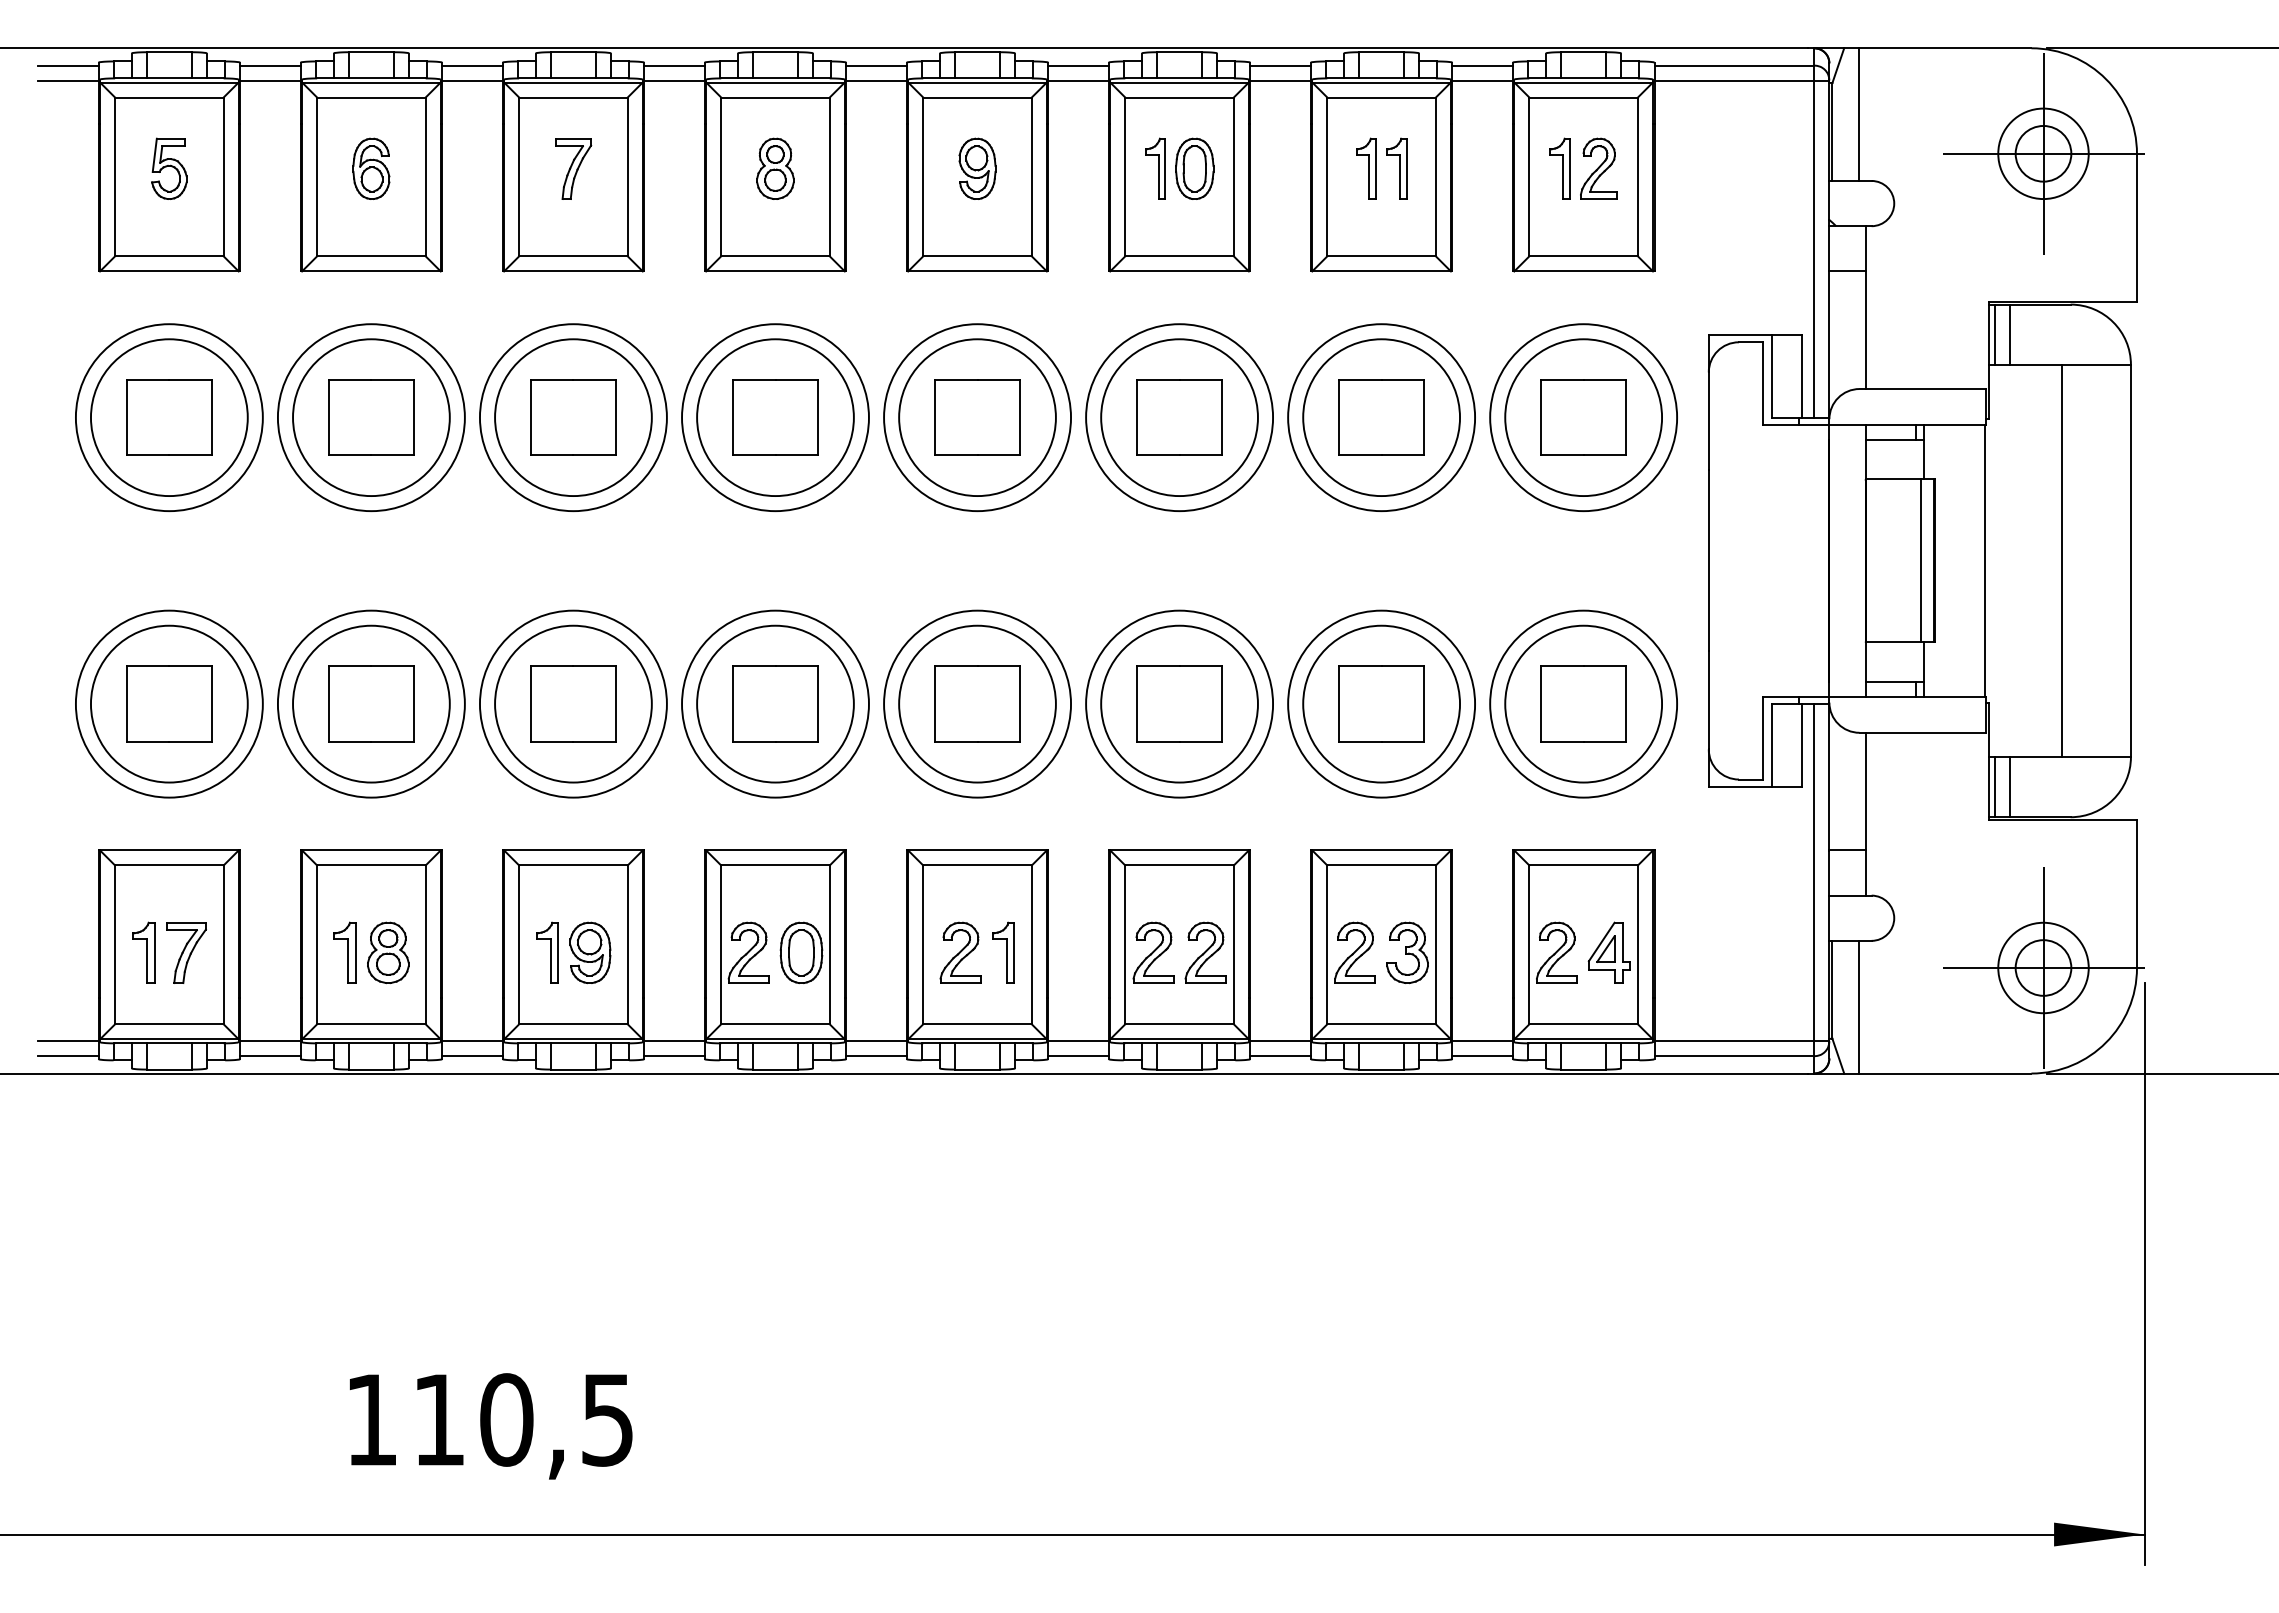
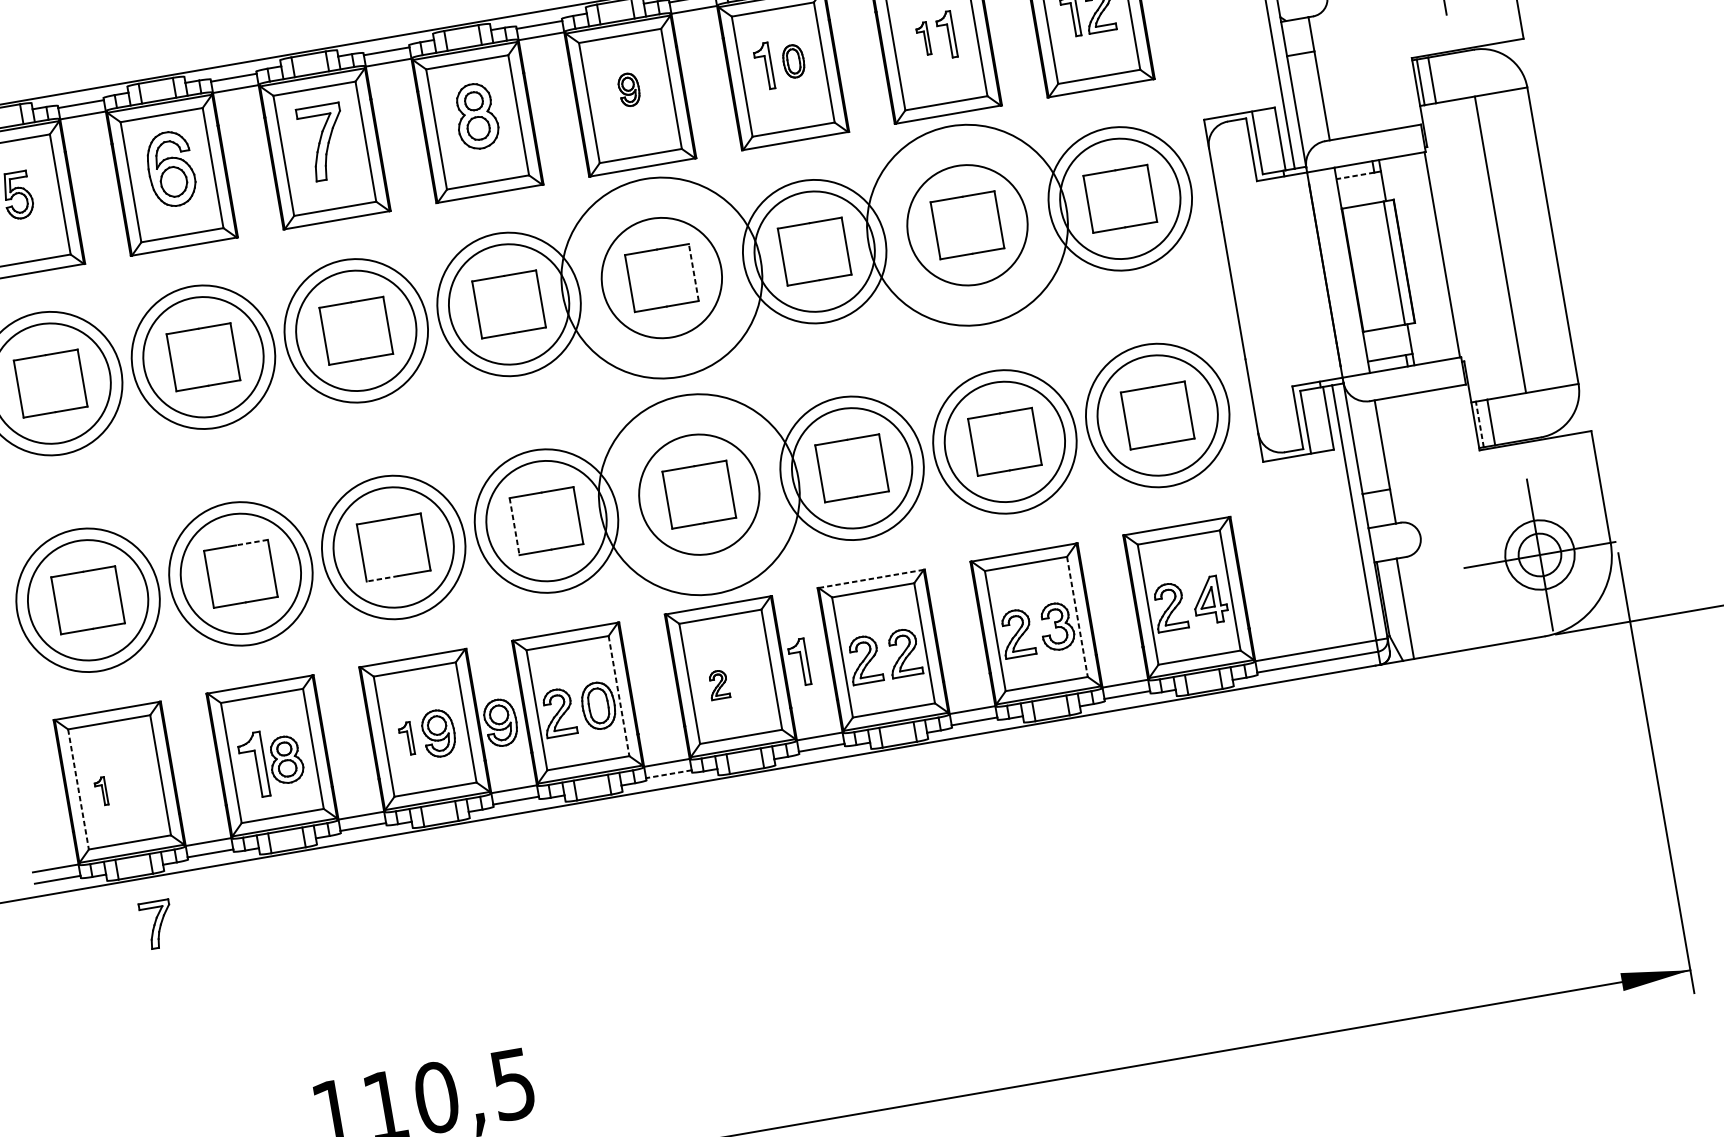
part: (371, 168) -> (171, 168), size x1.6
part: (573, 168) -> (323, 142), size x1.6
part: (775, 168) -> (476, 116), size x1.4
part: (977, 168) -> (629, 89), size x0.7
part: (1194, 168) -> (793, 61), size x0.7
part: (1366, 168) -> (923, 38), size x0.7
circle: (977, 417) -> (661, 277), size x1.4
line: (1019, 417) -> (693, 272), solid -> dashed
circle: (1381, 417) -> (967, 225), size x1.4
line: (1890, 440) -> (1355, 176), solid -> dashed
line: (392, 666) -> (251, 542), solid -> dashed
circle: (977, 703) -> (699, 494), size x1.4
line: (733, 704) -> (514, 526), solid -> dashed
line: (551, 741) -> (381, 578), solid -> dashed
line: (1995, 786) -> (1479, 424), solid -> dashed
line: (1180, 850) -> (871, 578), solid -> dashed
line: (115, 945) -> (78, 789), solid -> dashed
line: (829, 945) -> (618, 696), solid -> dashed
line: (1435, 945) -> (1077, 617), solid -> dashed
part: (143, 952) -> (100, 791), size x0.6
part: (186, 952) -> (157, 924), moved
part: (344, 952) -> (252, 765), size x1.4
part: (547, 952) -> (406, 738), size x0.7
part: (672, 952) -> (501, 722), added
part: (960, 952) -> (718, 684), size x0.6
part: (1003, 952) -> (799, 662), moved
line: (876, 1056) -> (668, 774), solid -> dashed

